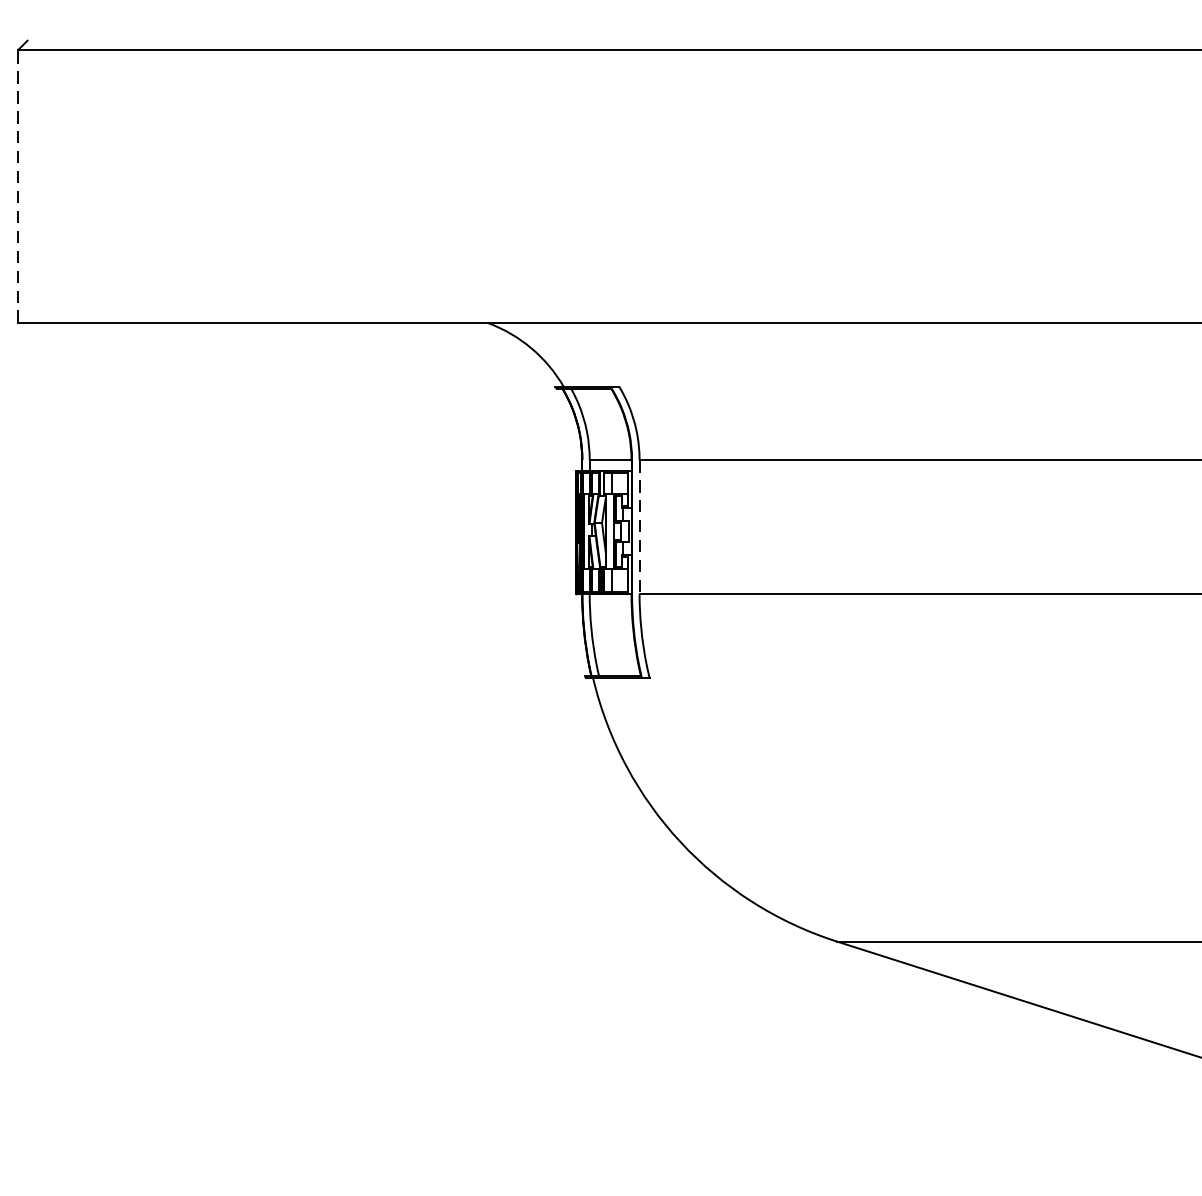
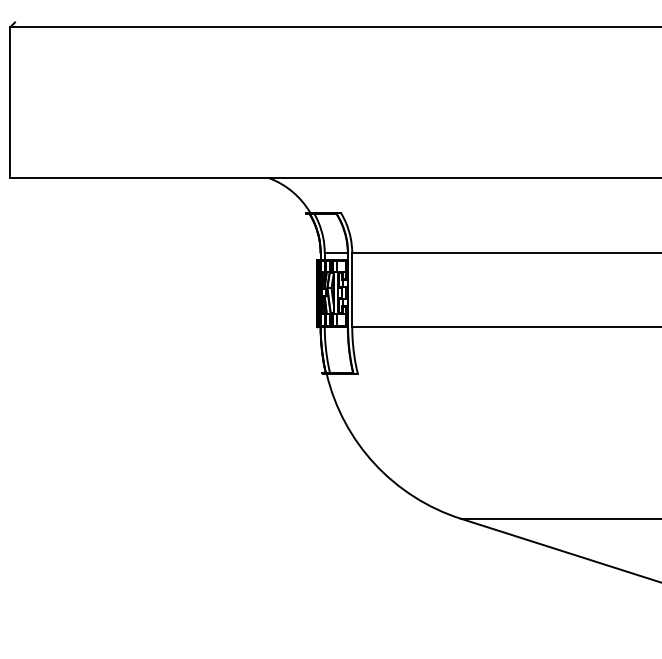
line: (19, 185) -> (10, 102), dashed -> solid
line: (640, 527) -> (352, 290), dashed -> solid

